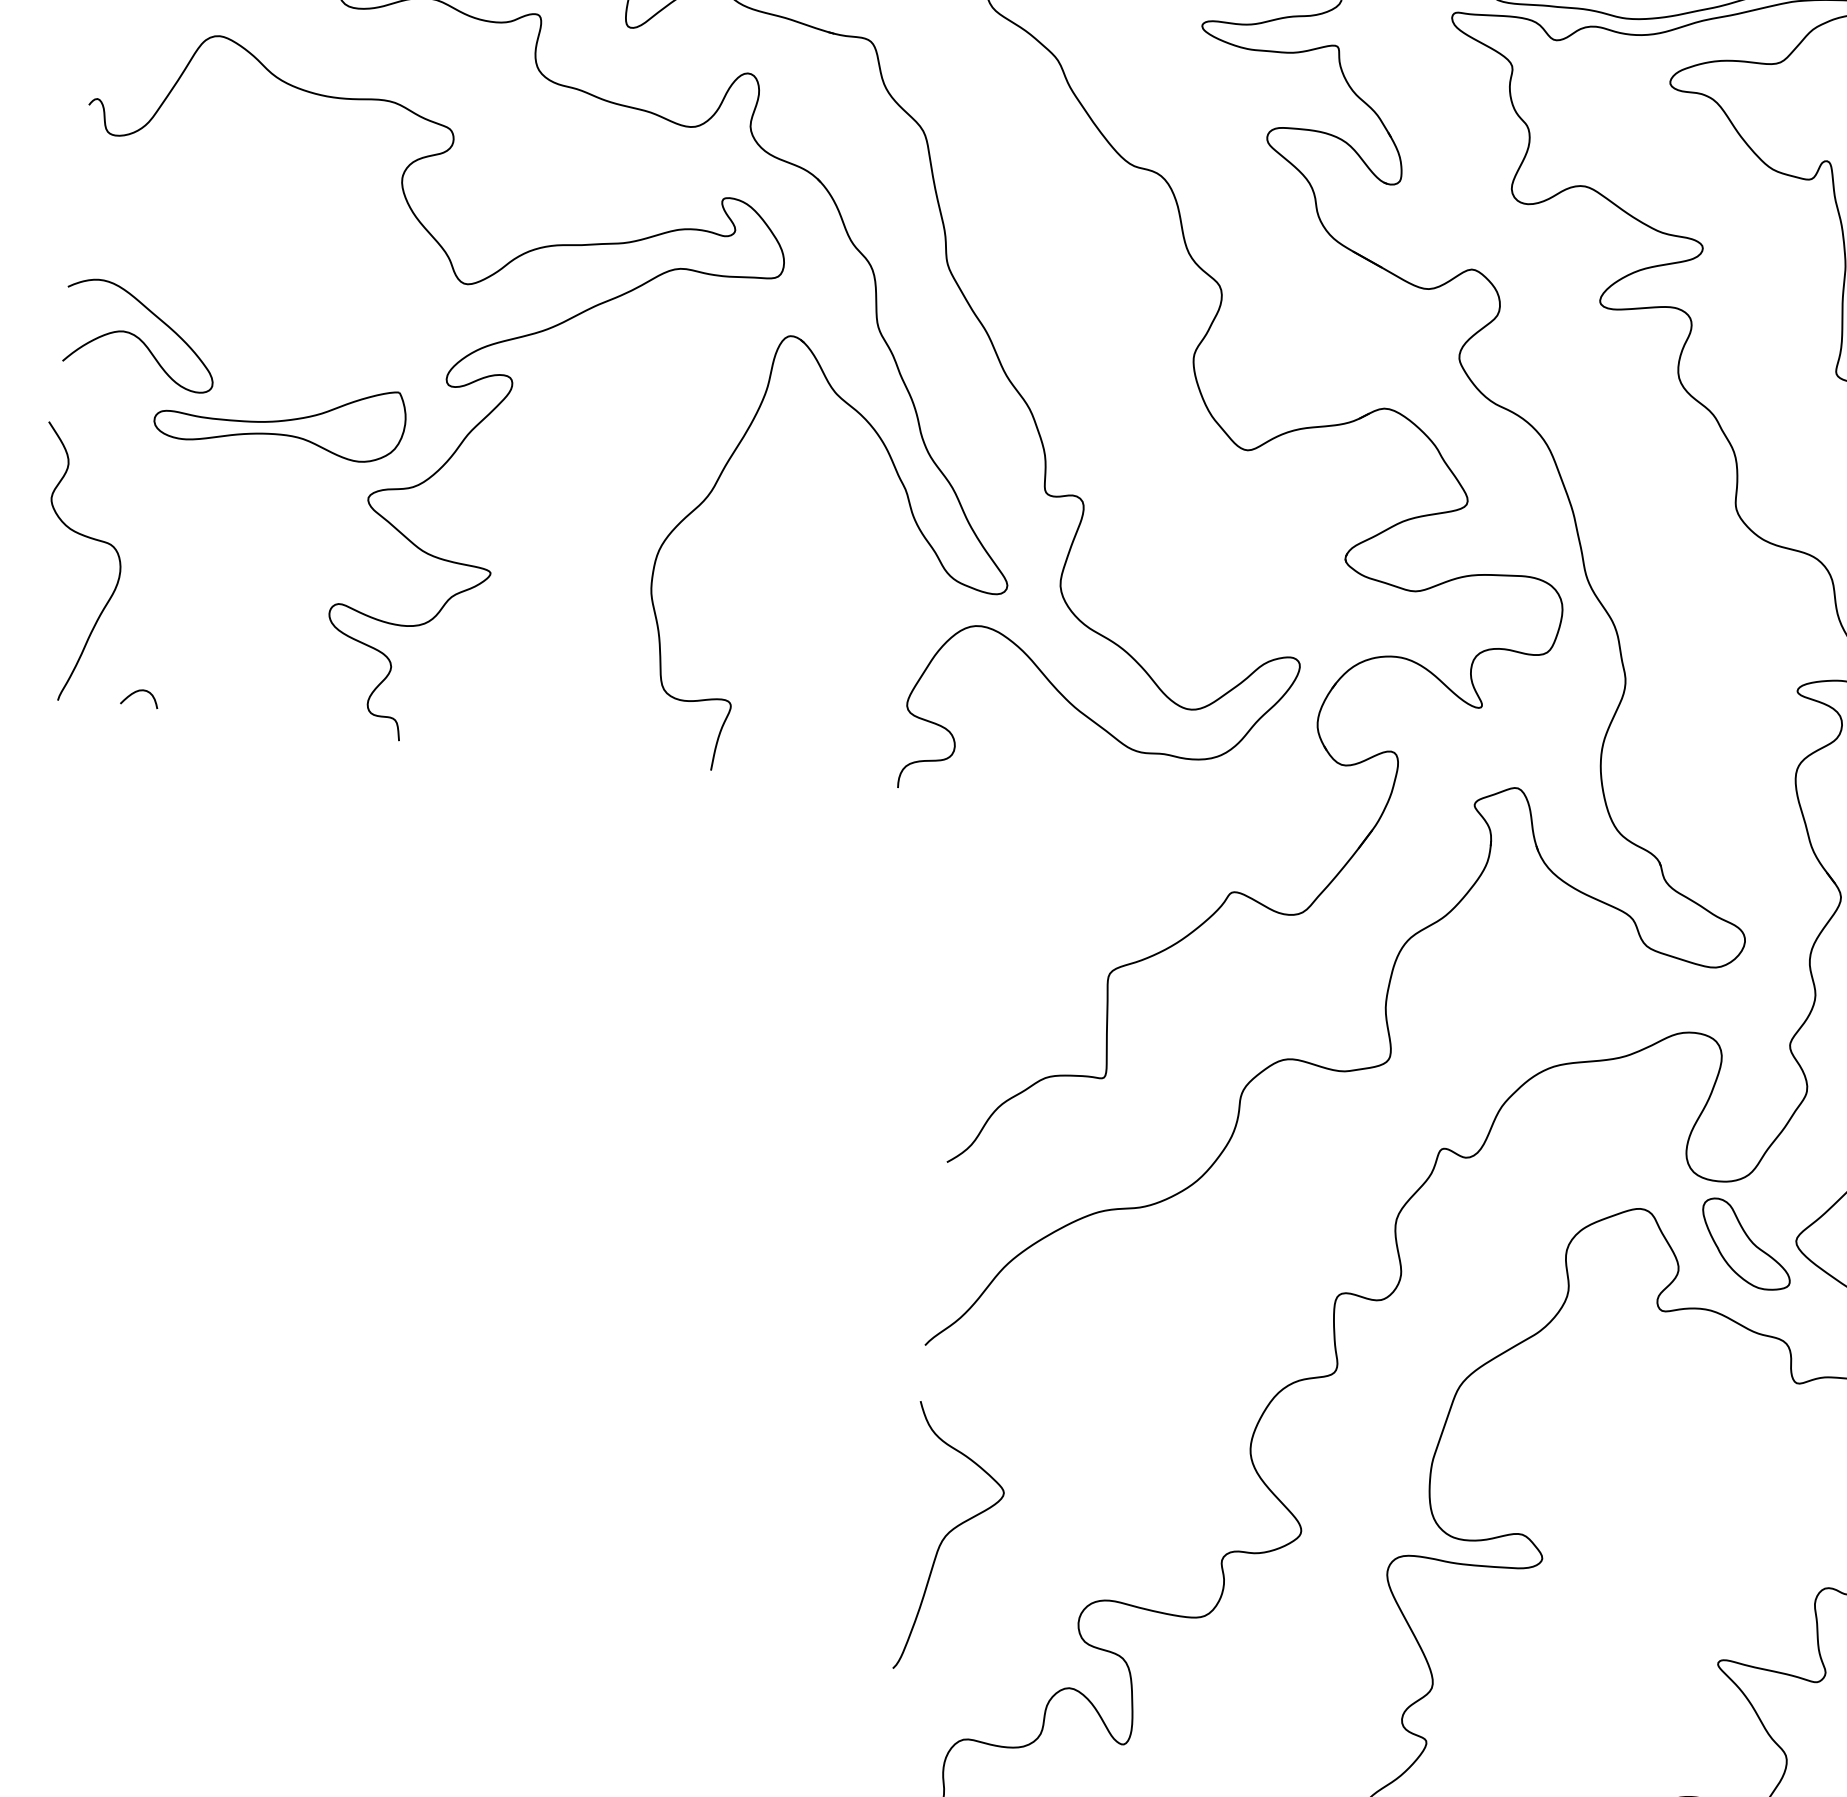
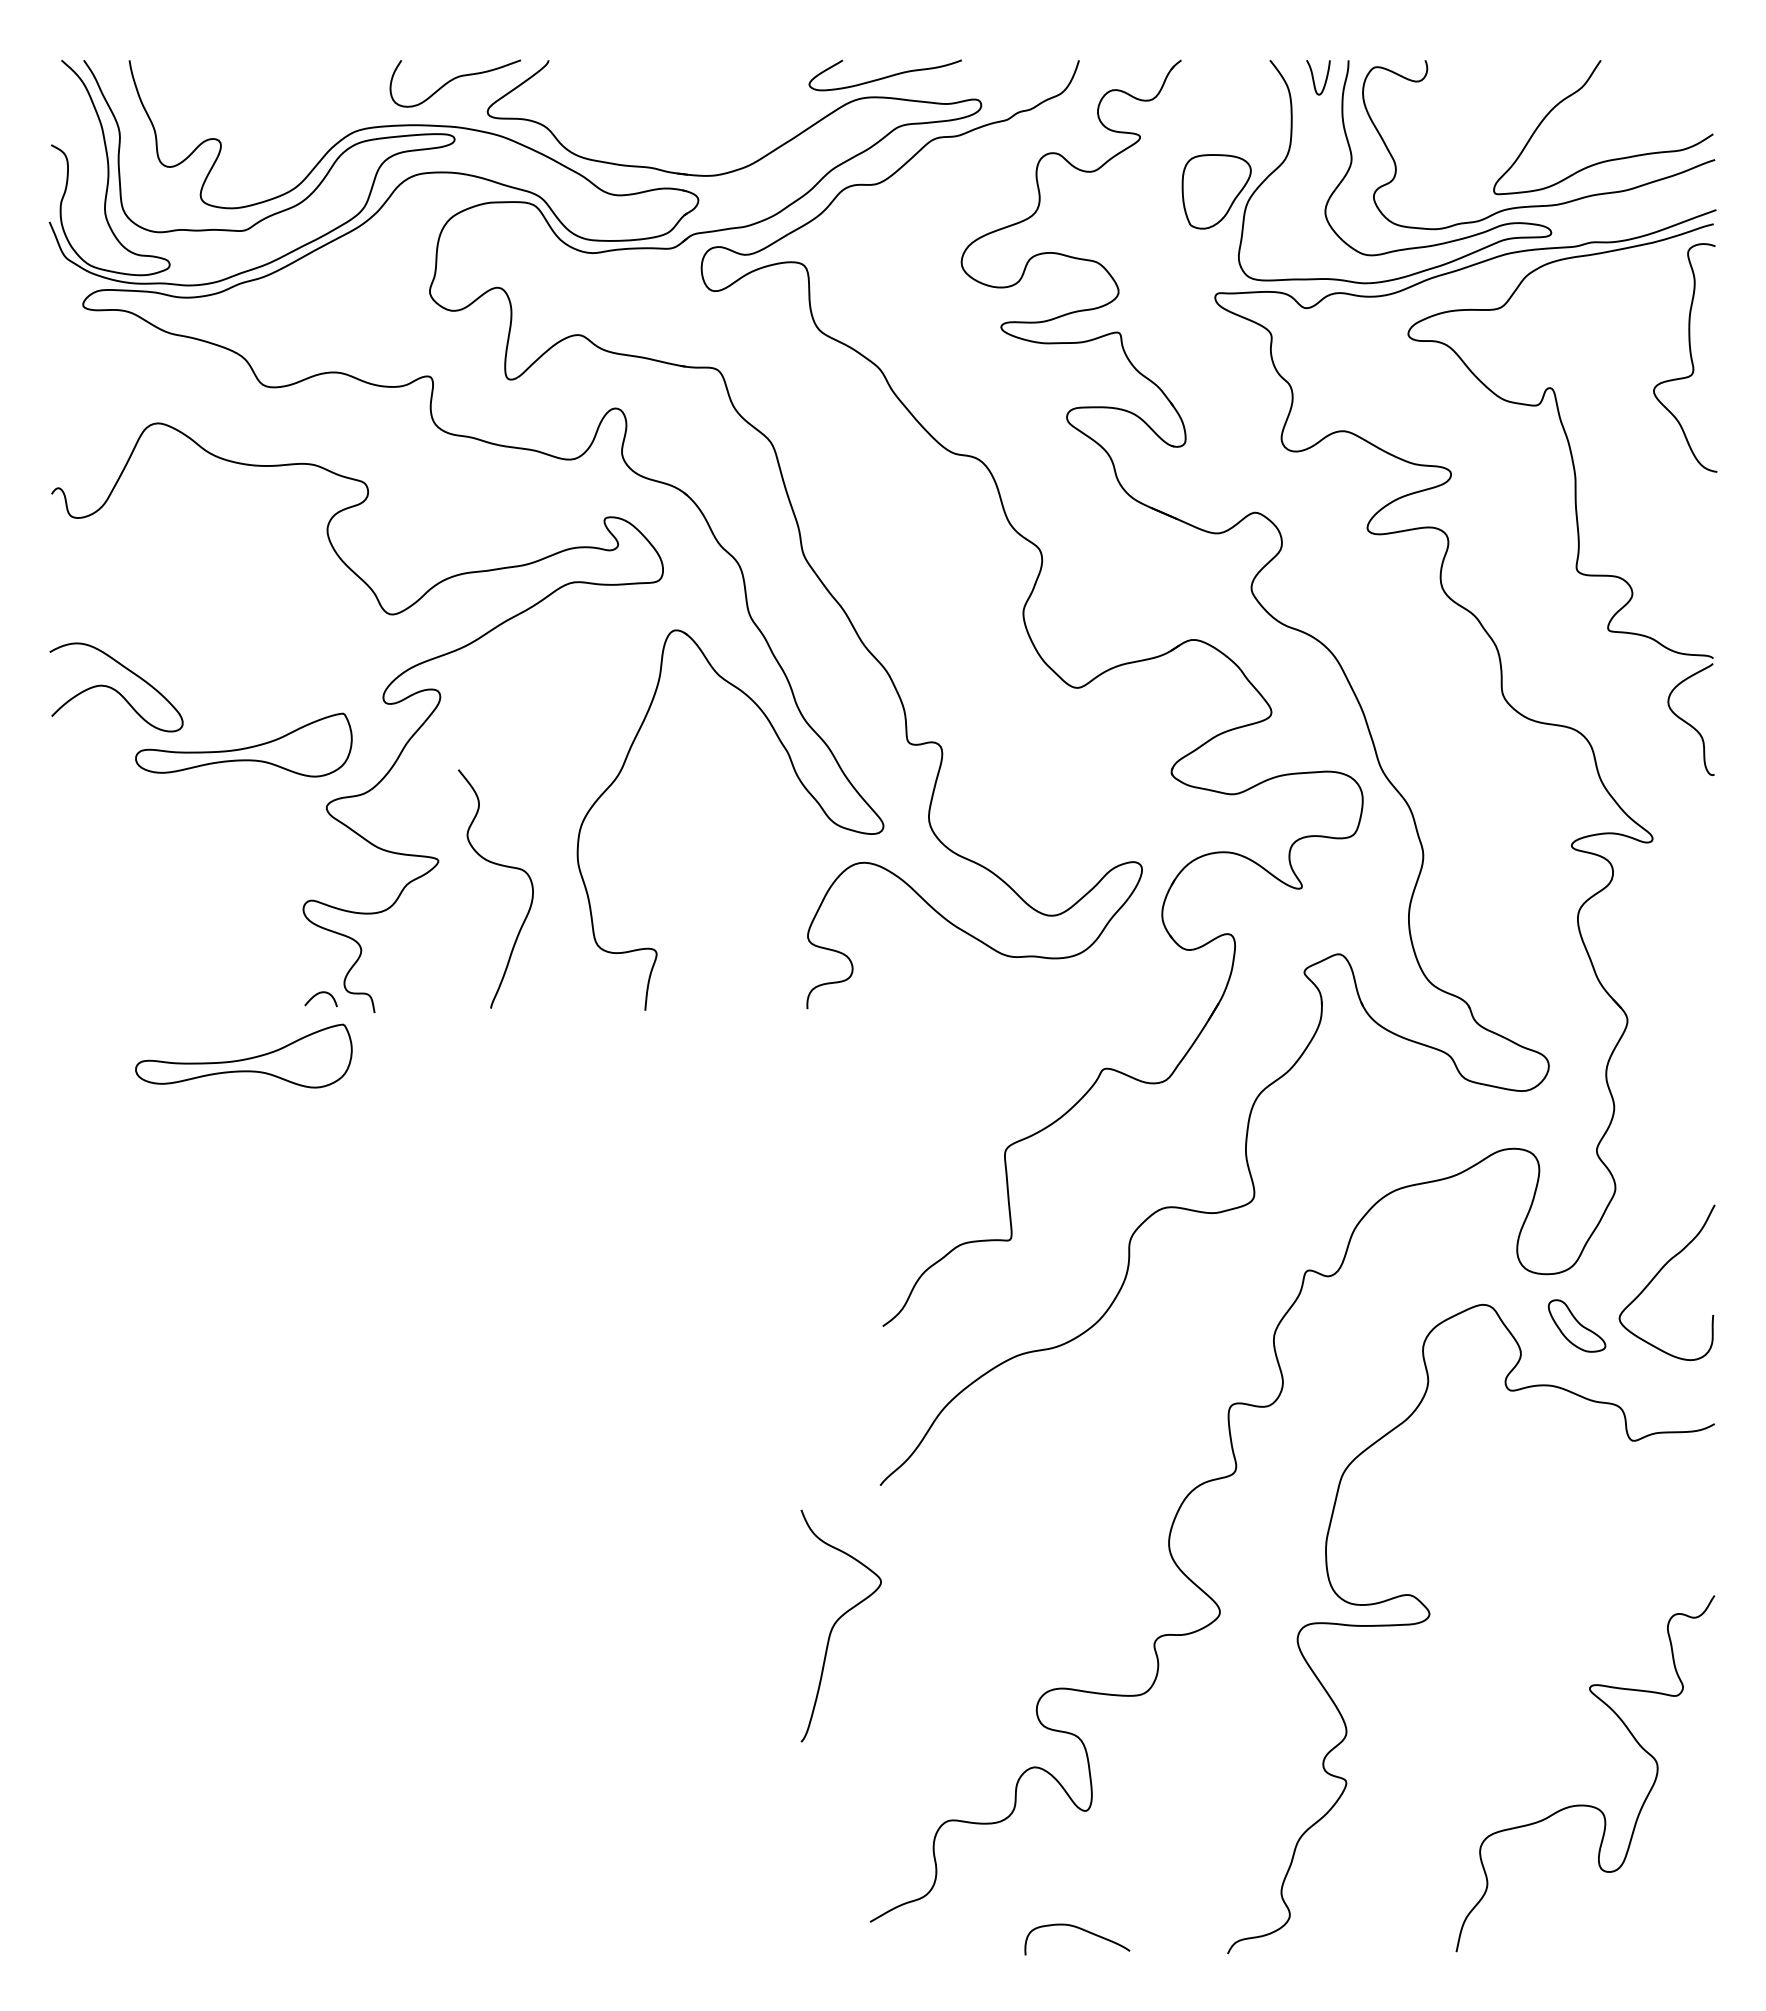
curve: (86, 538) -> (501, 866), moved
curve: (137, 692) -> (318, 994), moved
part: (242, 774) -> (243, 1055), added
part: (1745, 1243) -> (1576, 1325), size x0.7
curve: (948, 1535) -> (837, 1622), moved

